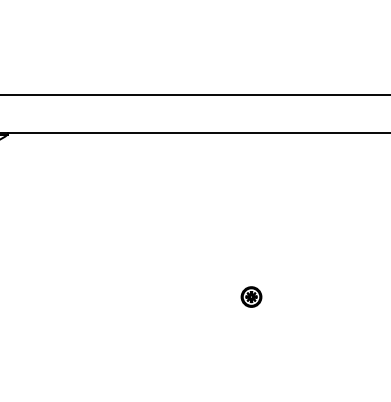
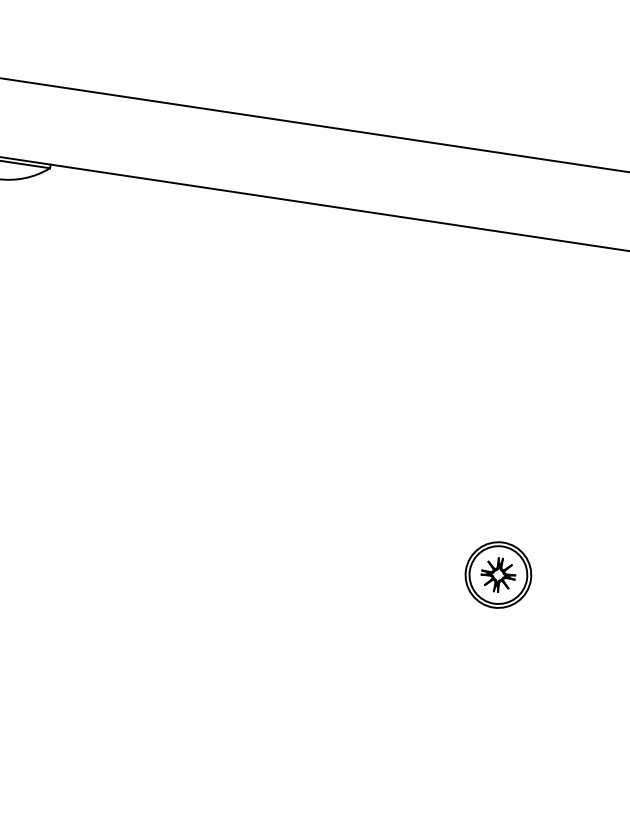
part: (251, 296) -> (498, 573), size x1.6

